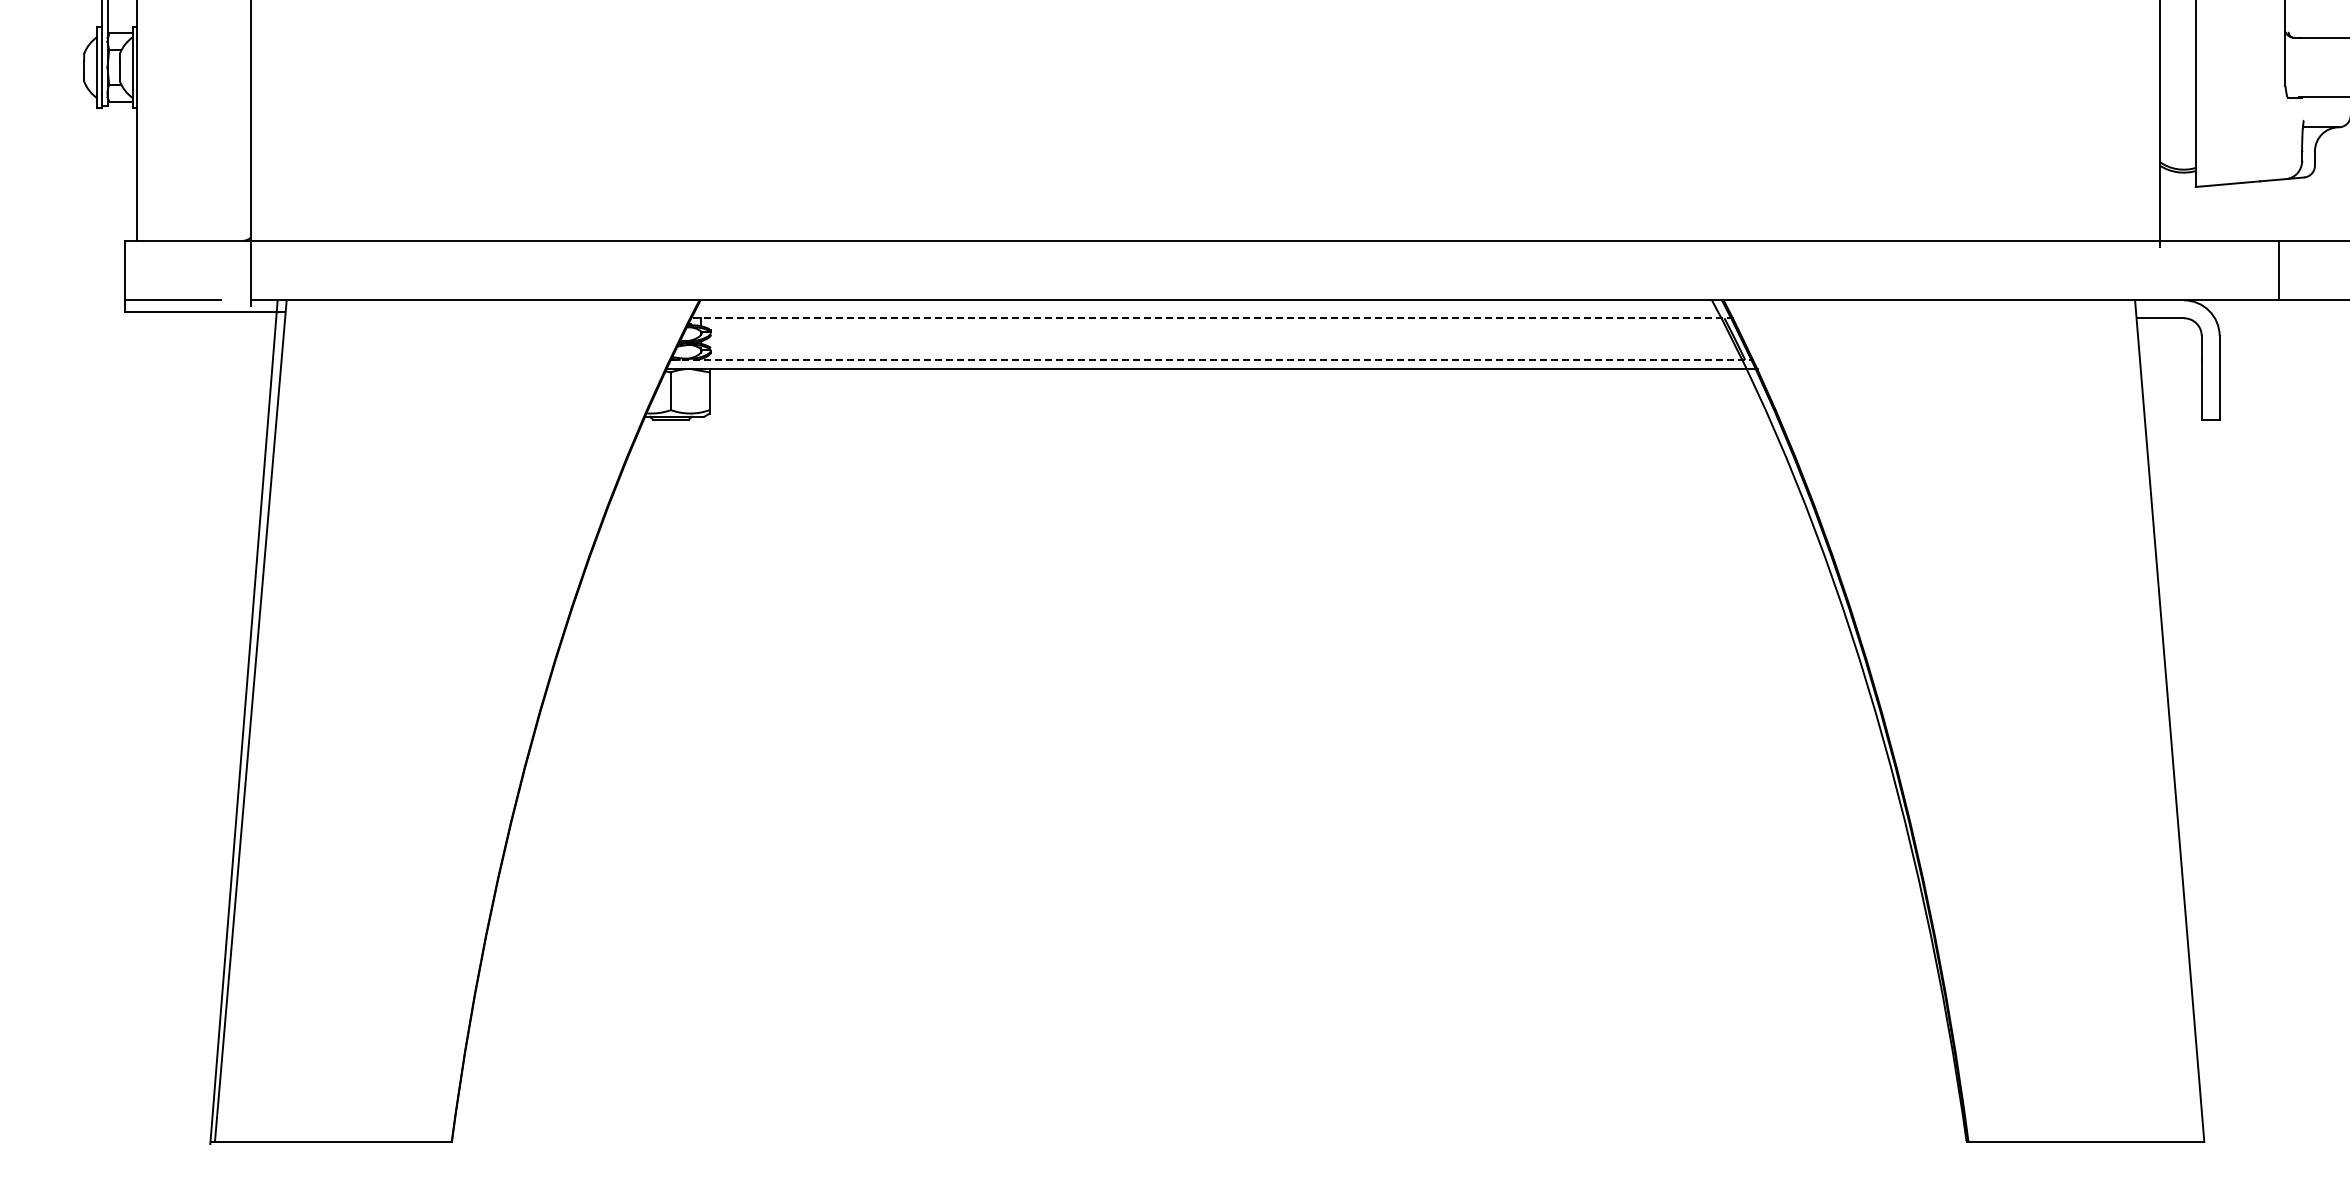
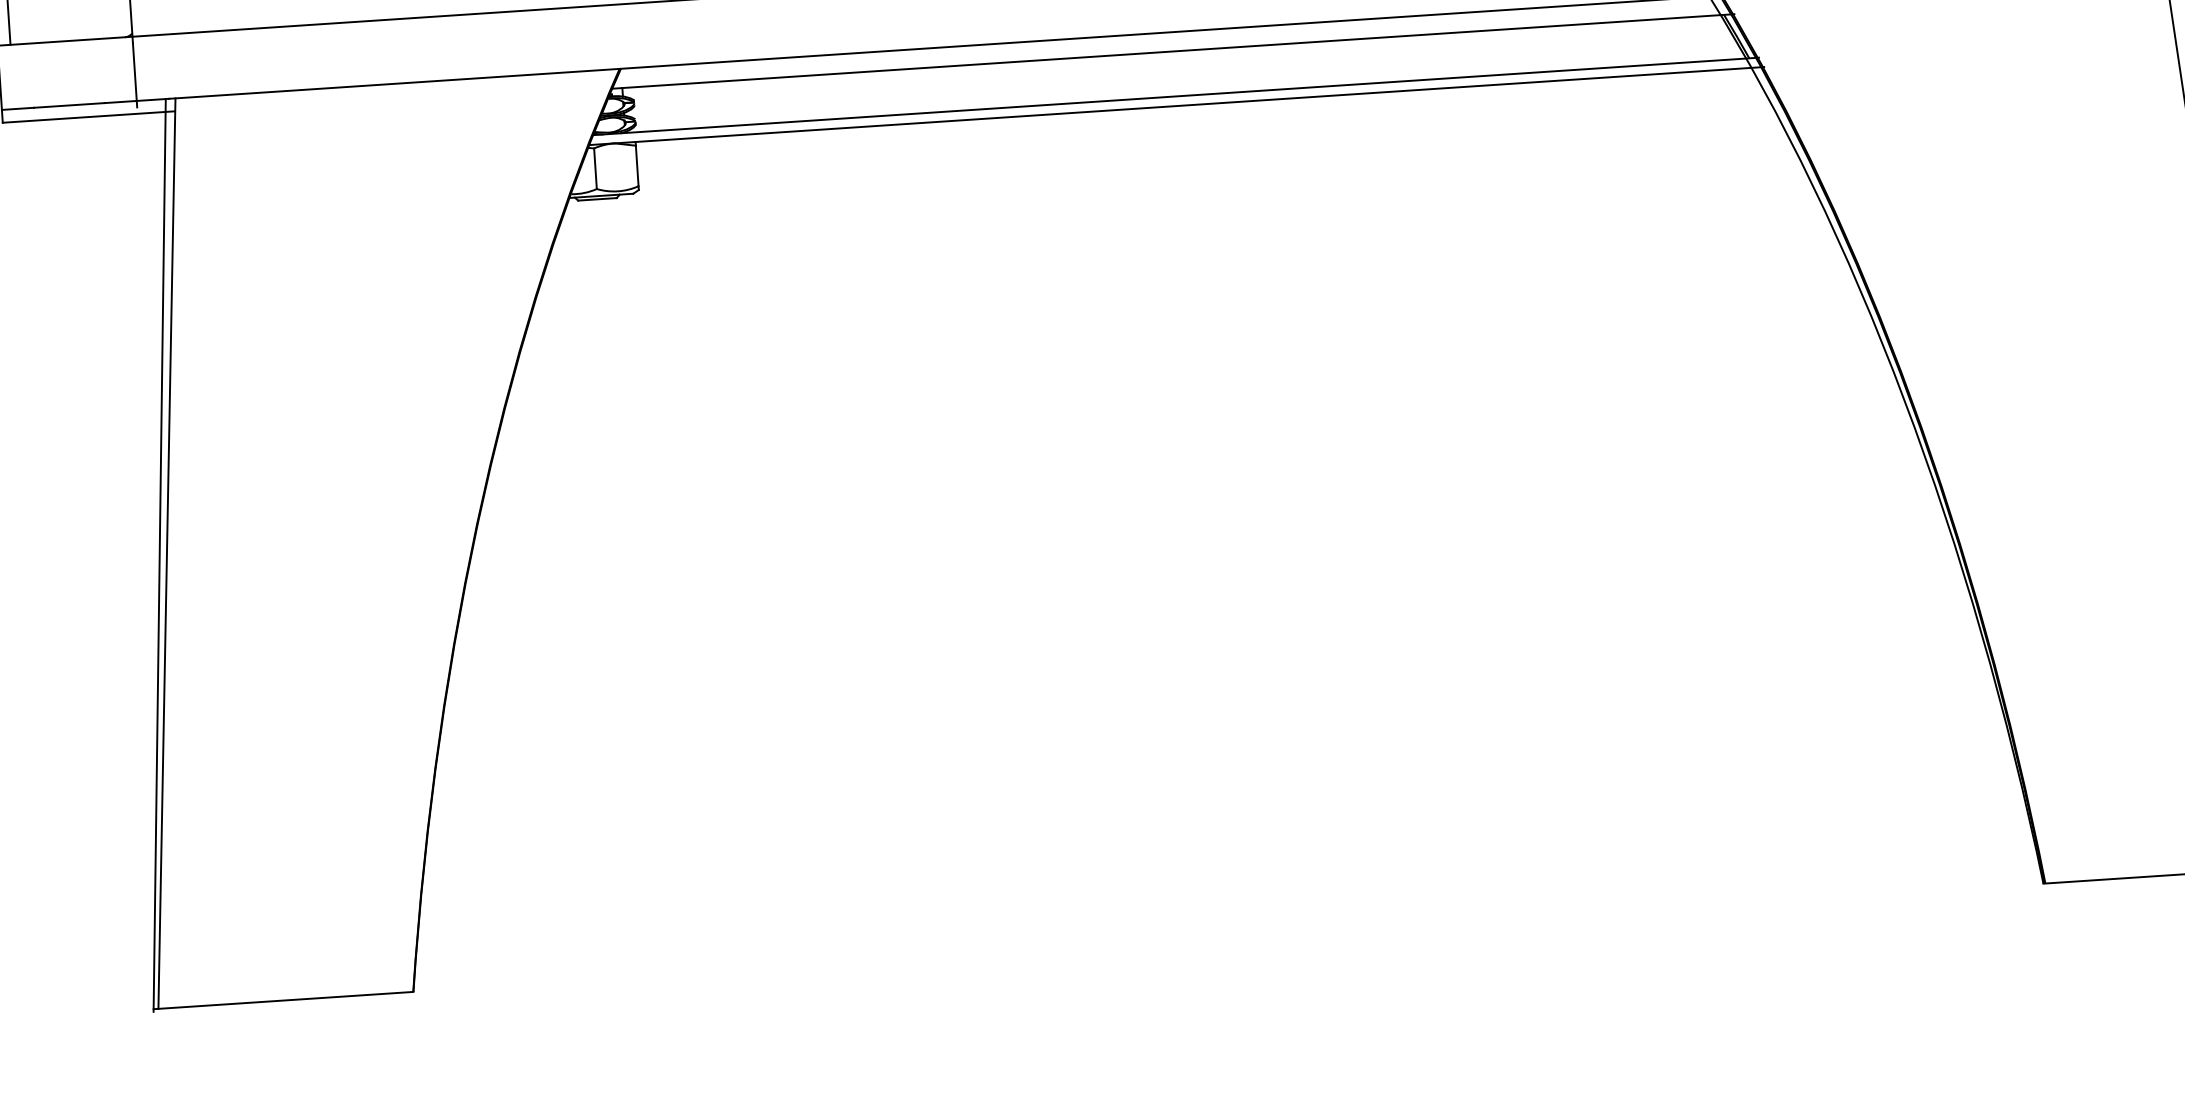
line: (235, 300) -> (120, 102), added
line: (1212, 318) -> (1173, 51), dashed -> solid
line: (1212, 360) -> (1176, 96), dashed -> solid

